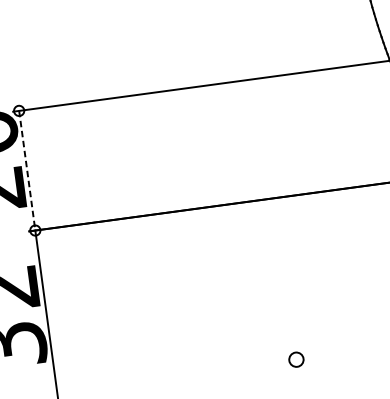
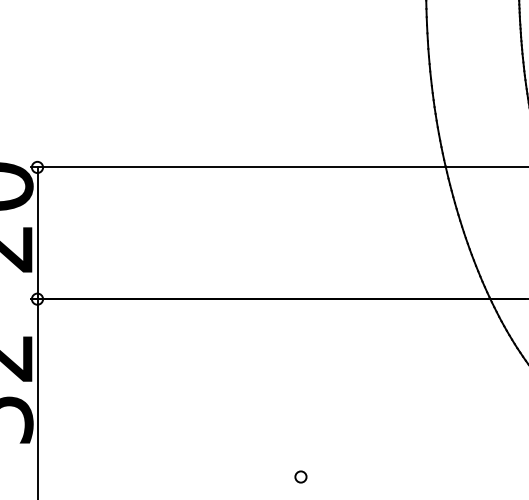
line: (27, 170) -> (37, 233), dashed -> solid
circle: (295, 359) -> (300, 476), size x0.71

